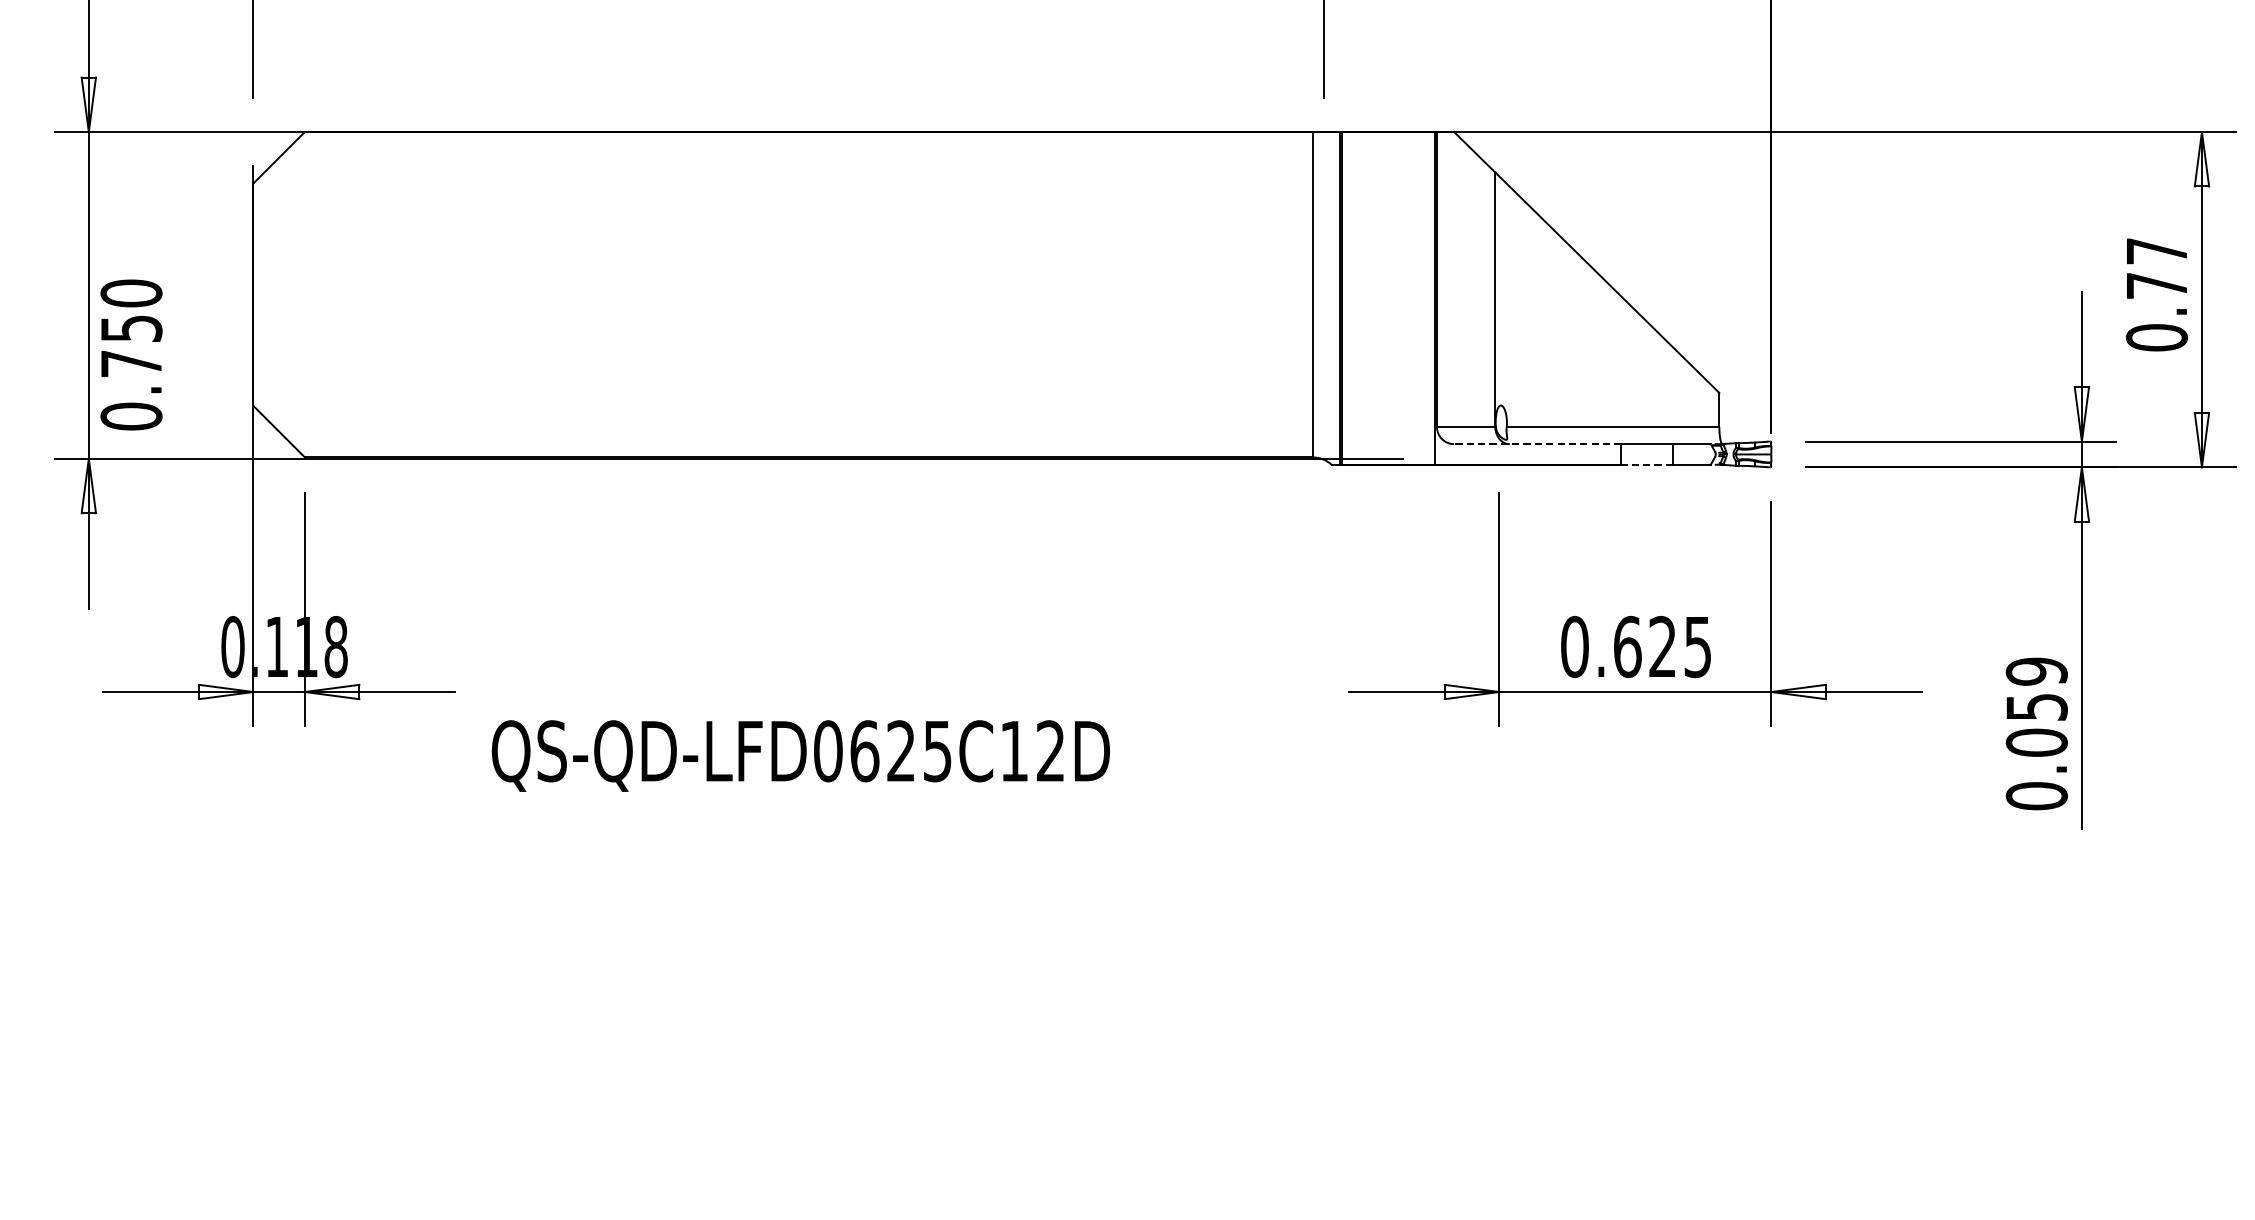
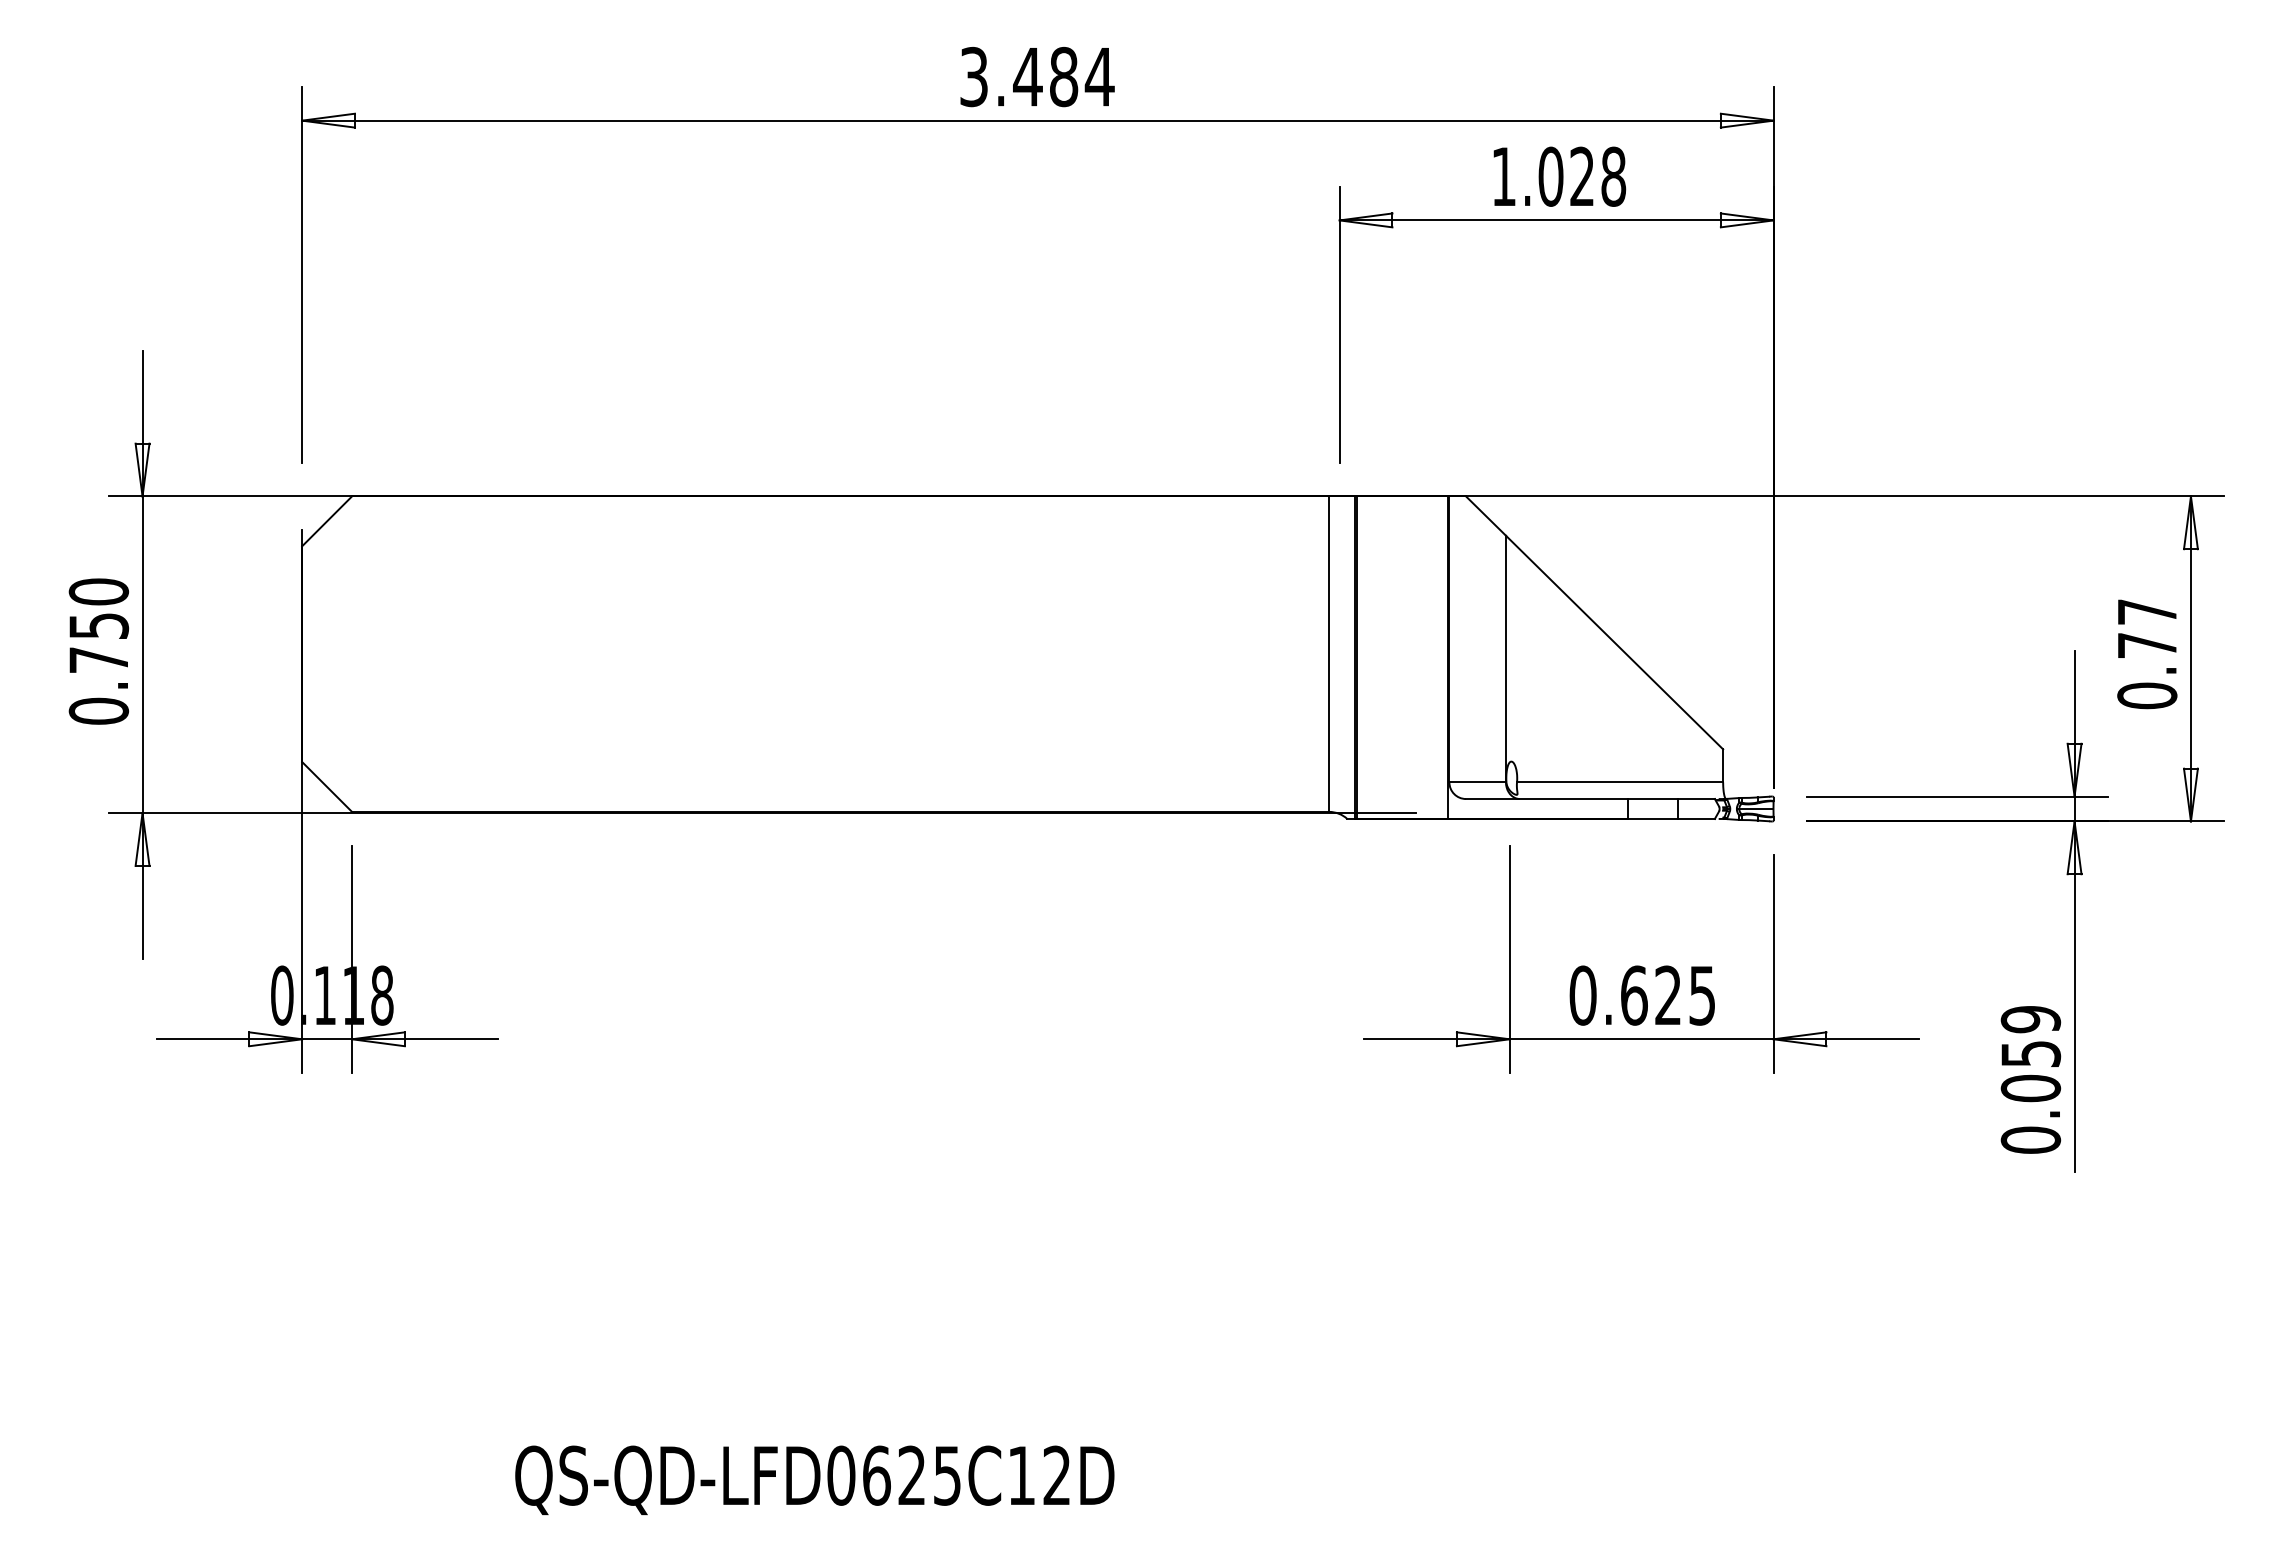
text: (131, 354) -> (98, 651), moved
line: (1537, 444) -> (1546, 799), dashed -> solid
line: (1647, 464) -> (1653, 818), dashed -> solid
text: (800, 756) -> (814, 1480), moved

